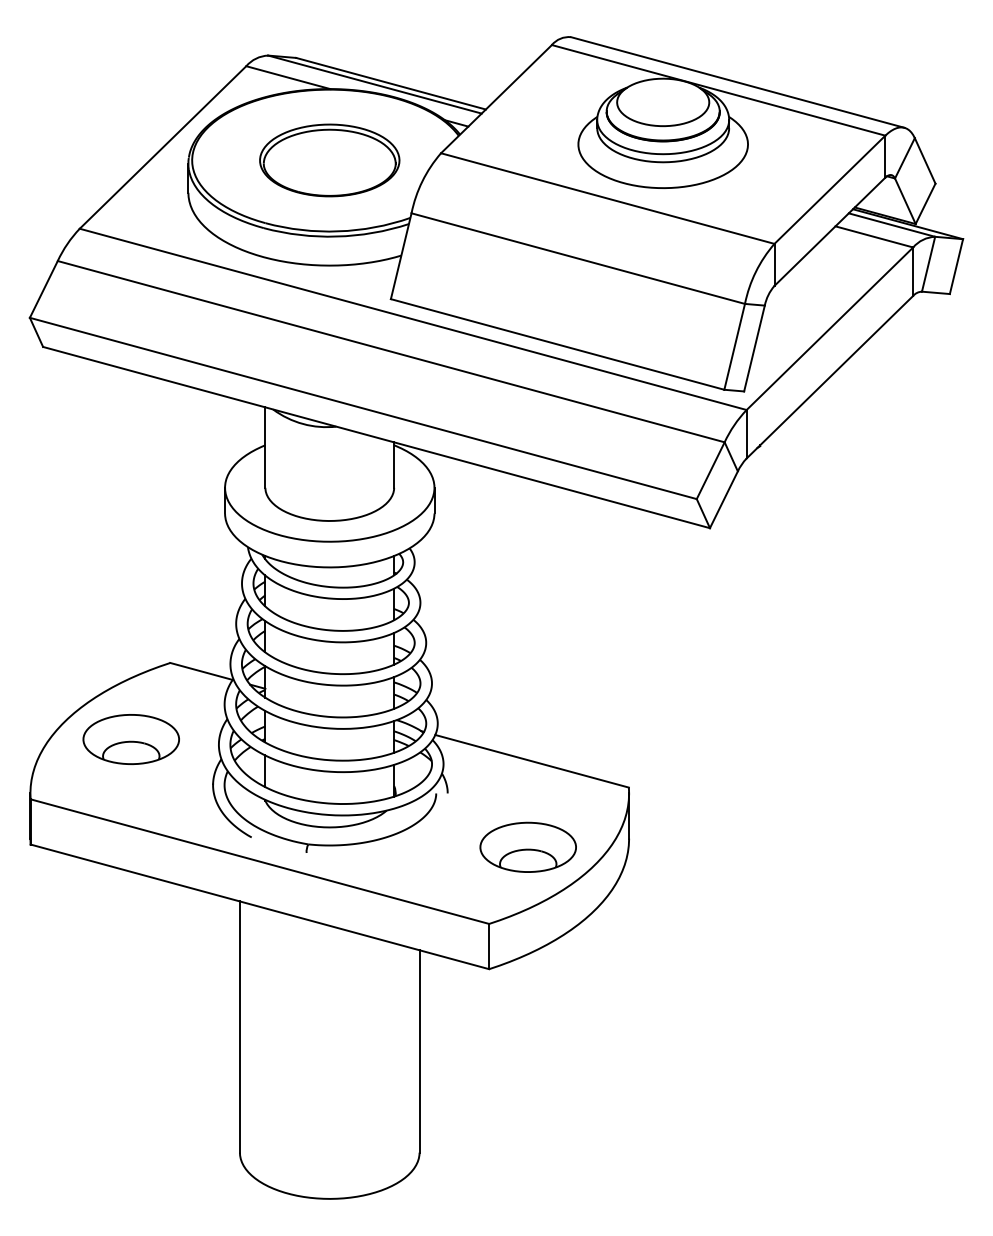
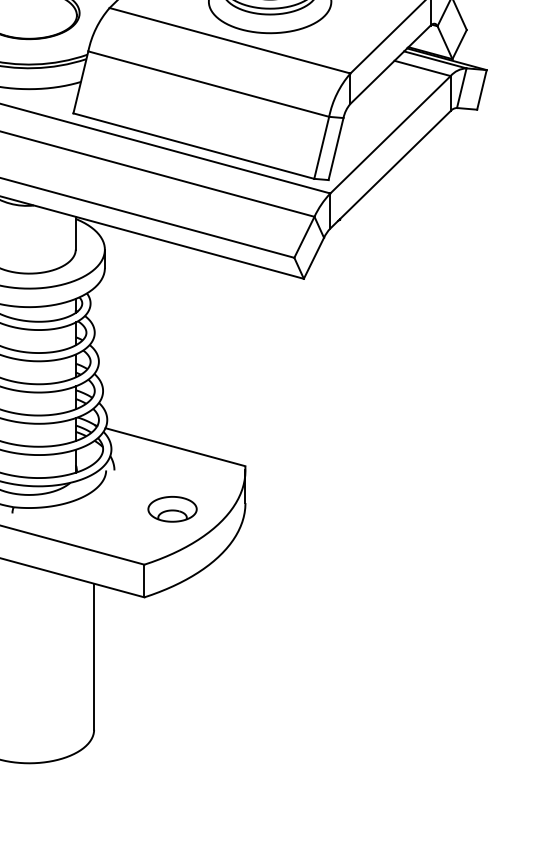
part: (527, 846) -> (172, 508), size x0.7

